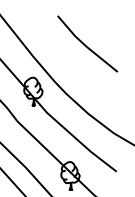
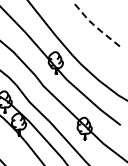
line: (85, 45) -> (96, 27), solid -> dashed

